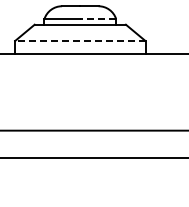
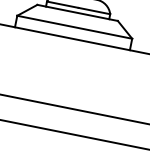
line: (98, 19) -> (94, 11), dashed -> solid
line: (79, 41) -> (73, 27), dashed -> solid

